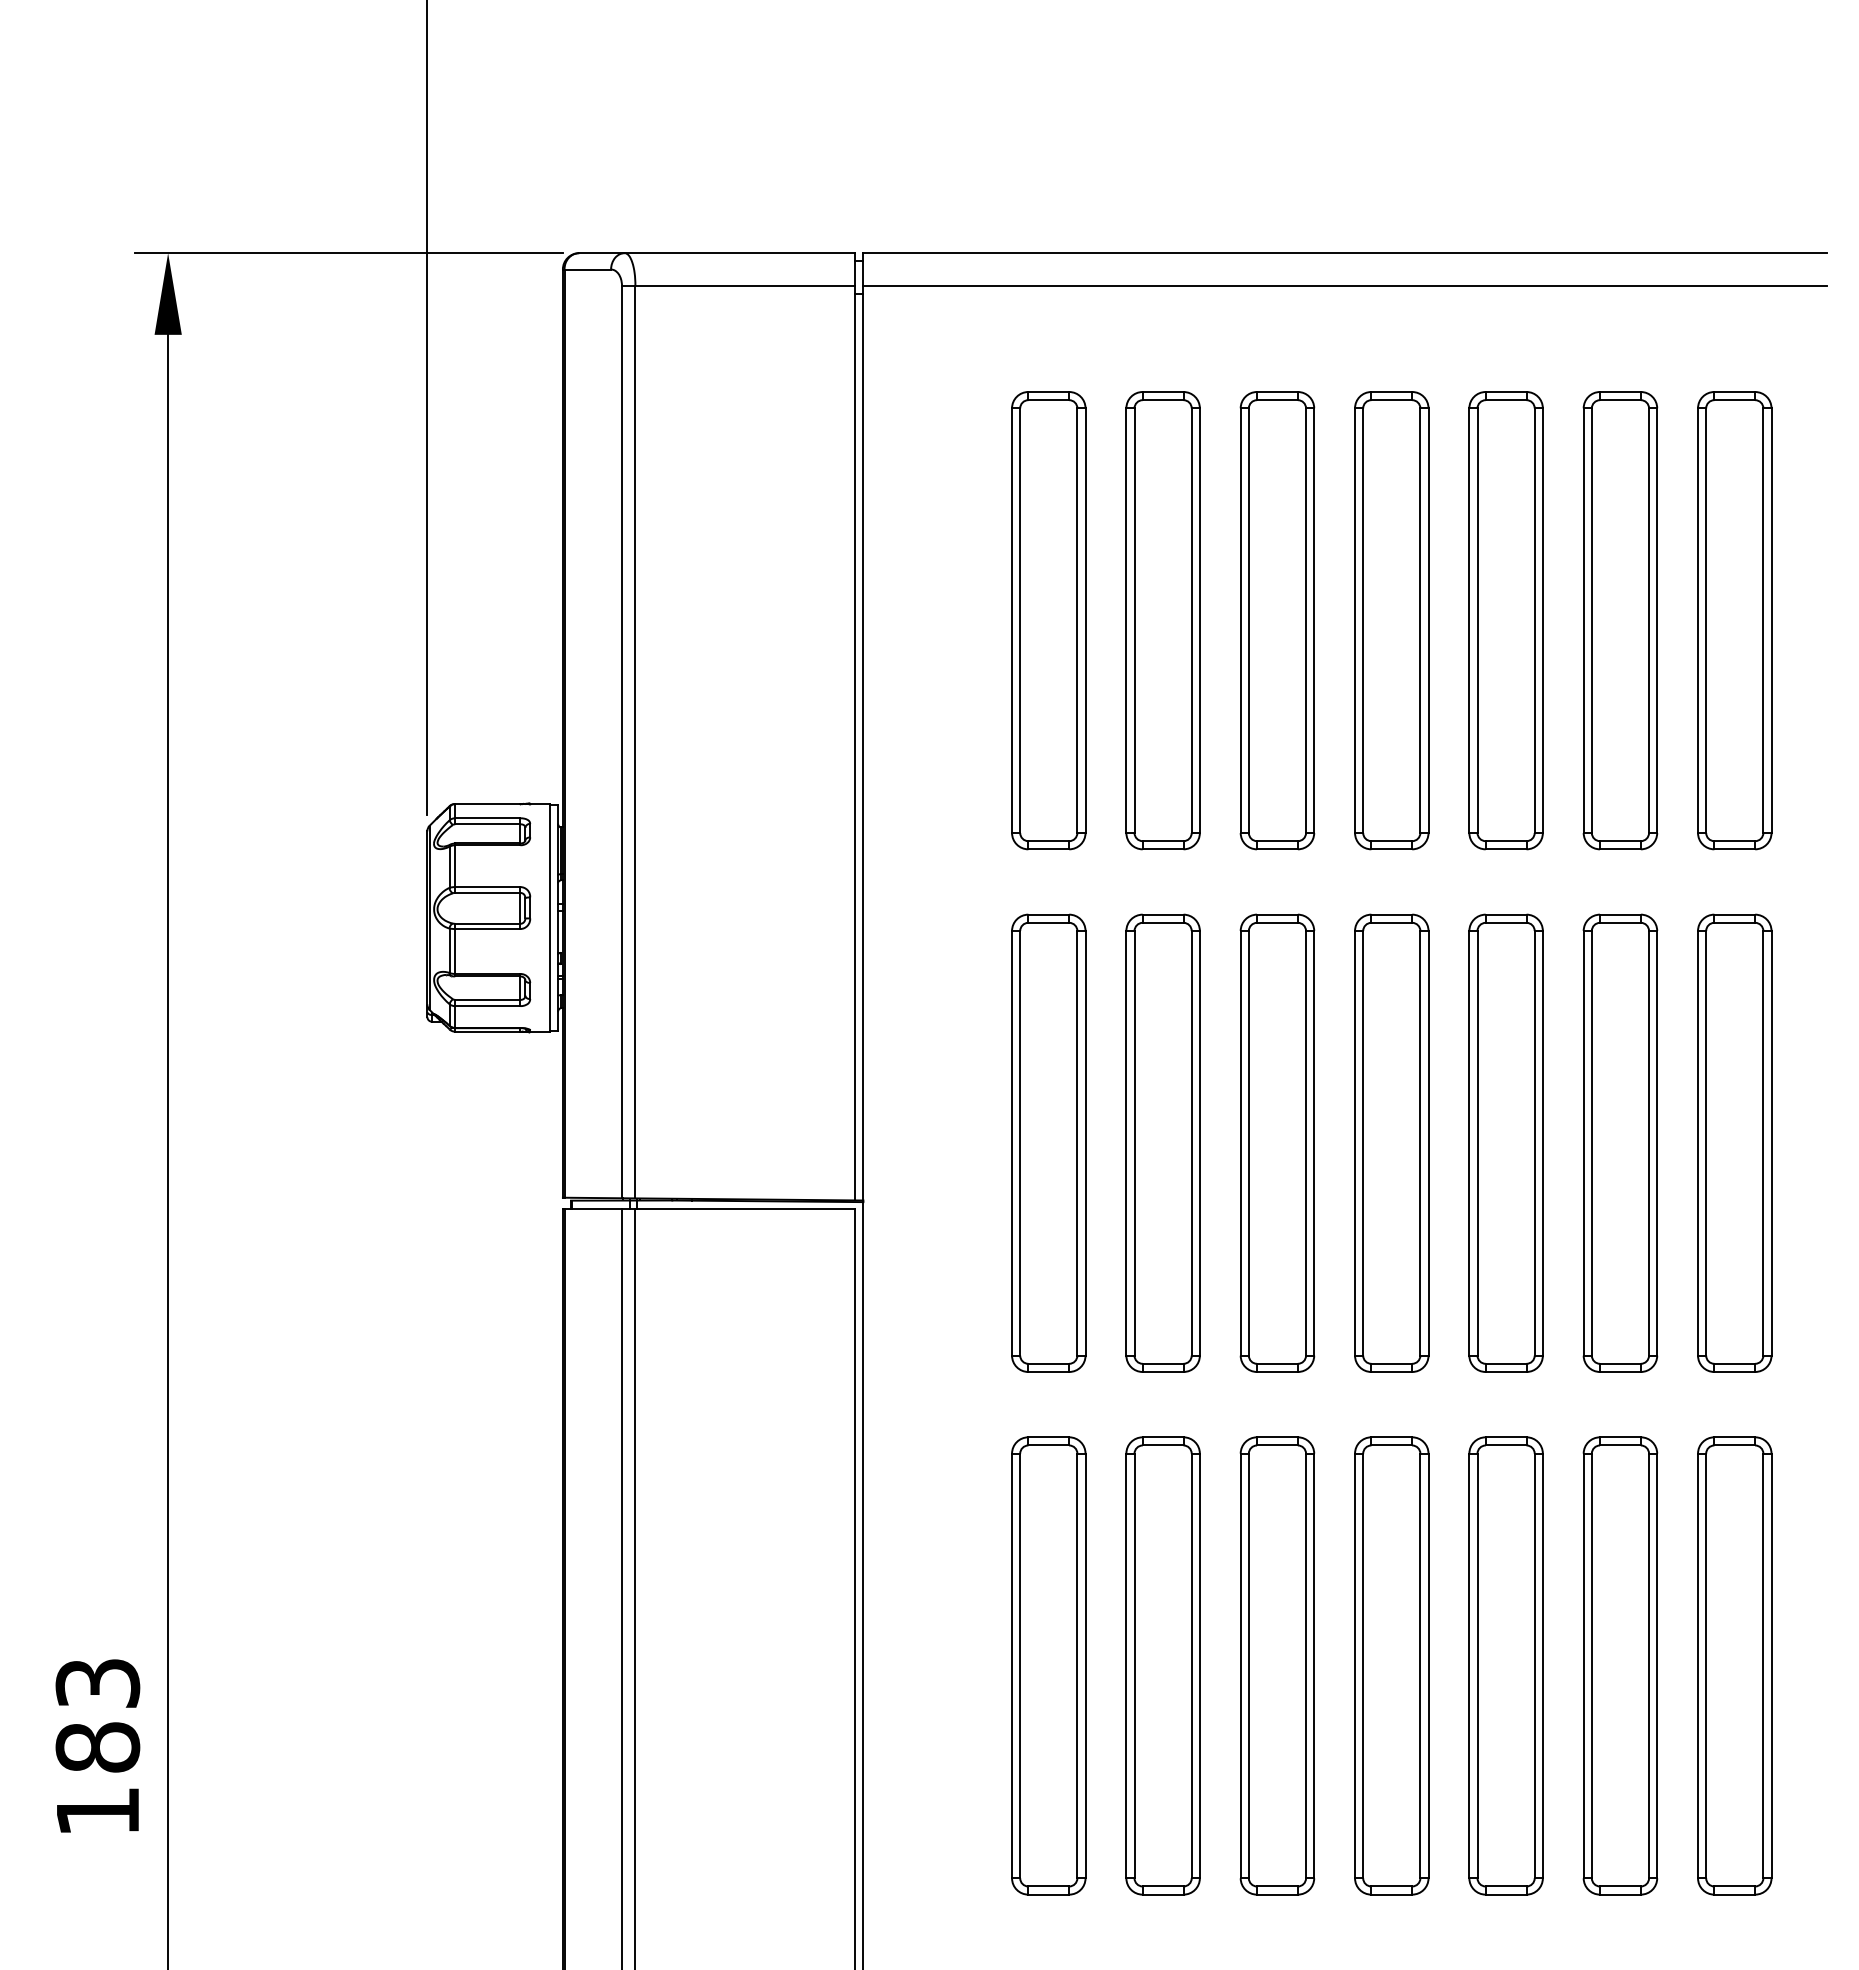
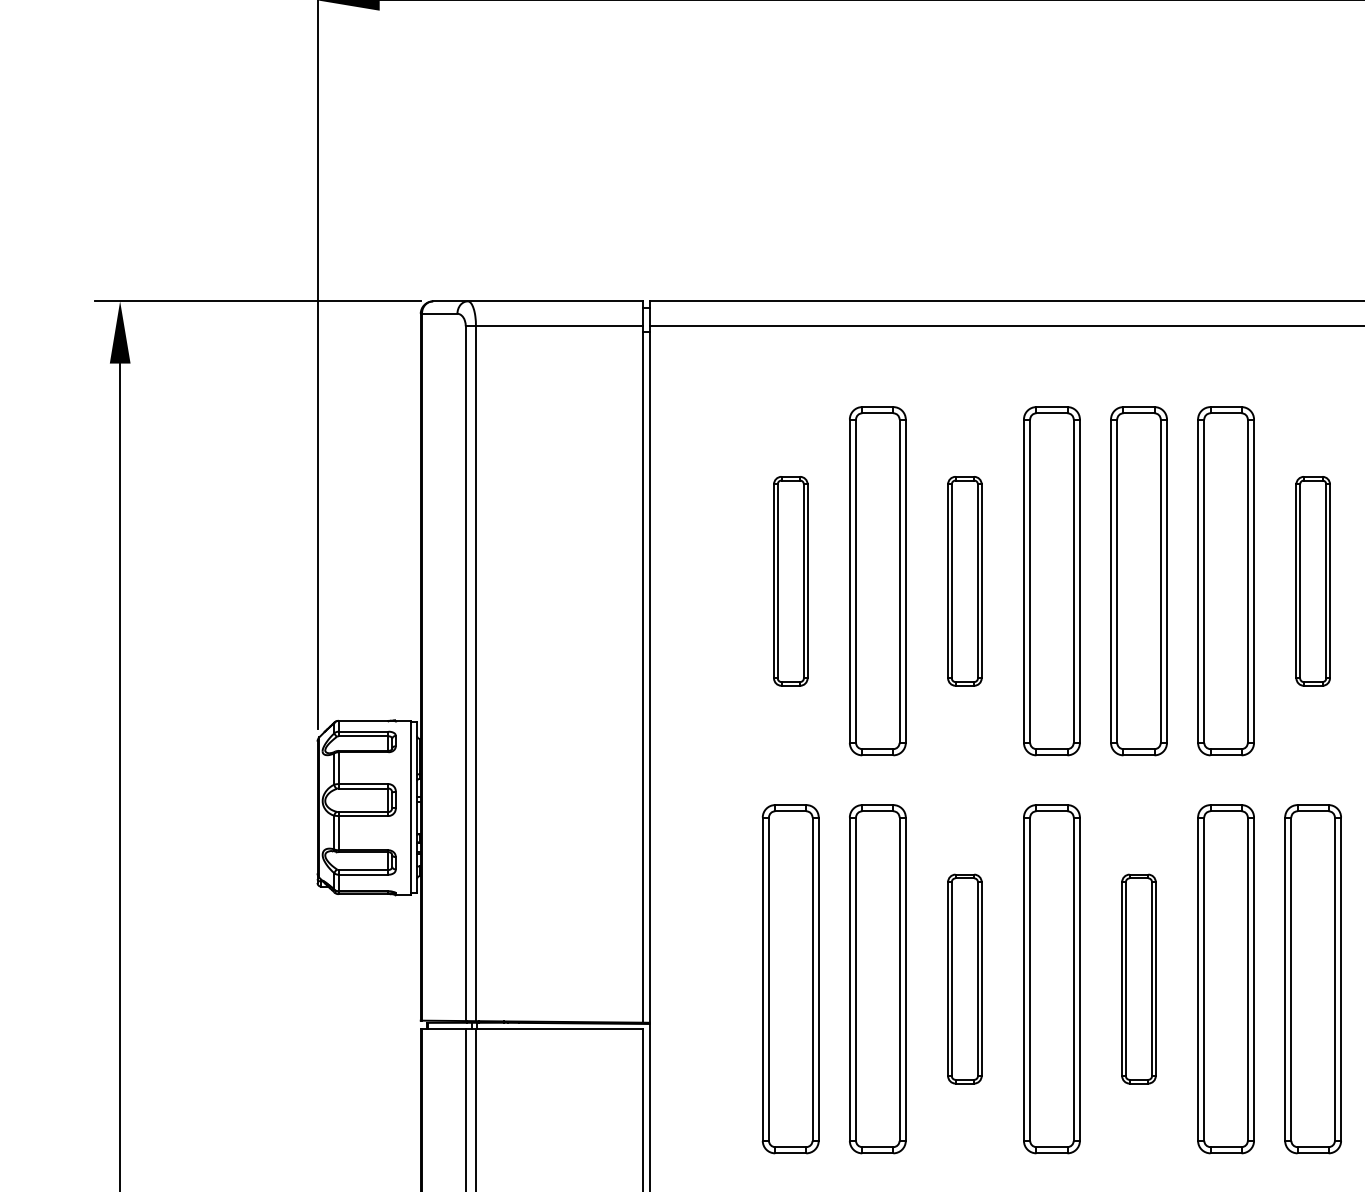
part: (1048, 620) -> (790, 581), size x0.6
part: (1277, 620) -> (964, 581), size x0.6
part: (1734, 620) -> (1312, 581), size x0.6
part: (1277, 1142) -> (964, 978), size x0.6
part: (1505, 1142) -> (1138, 978), size x0.6

